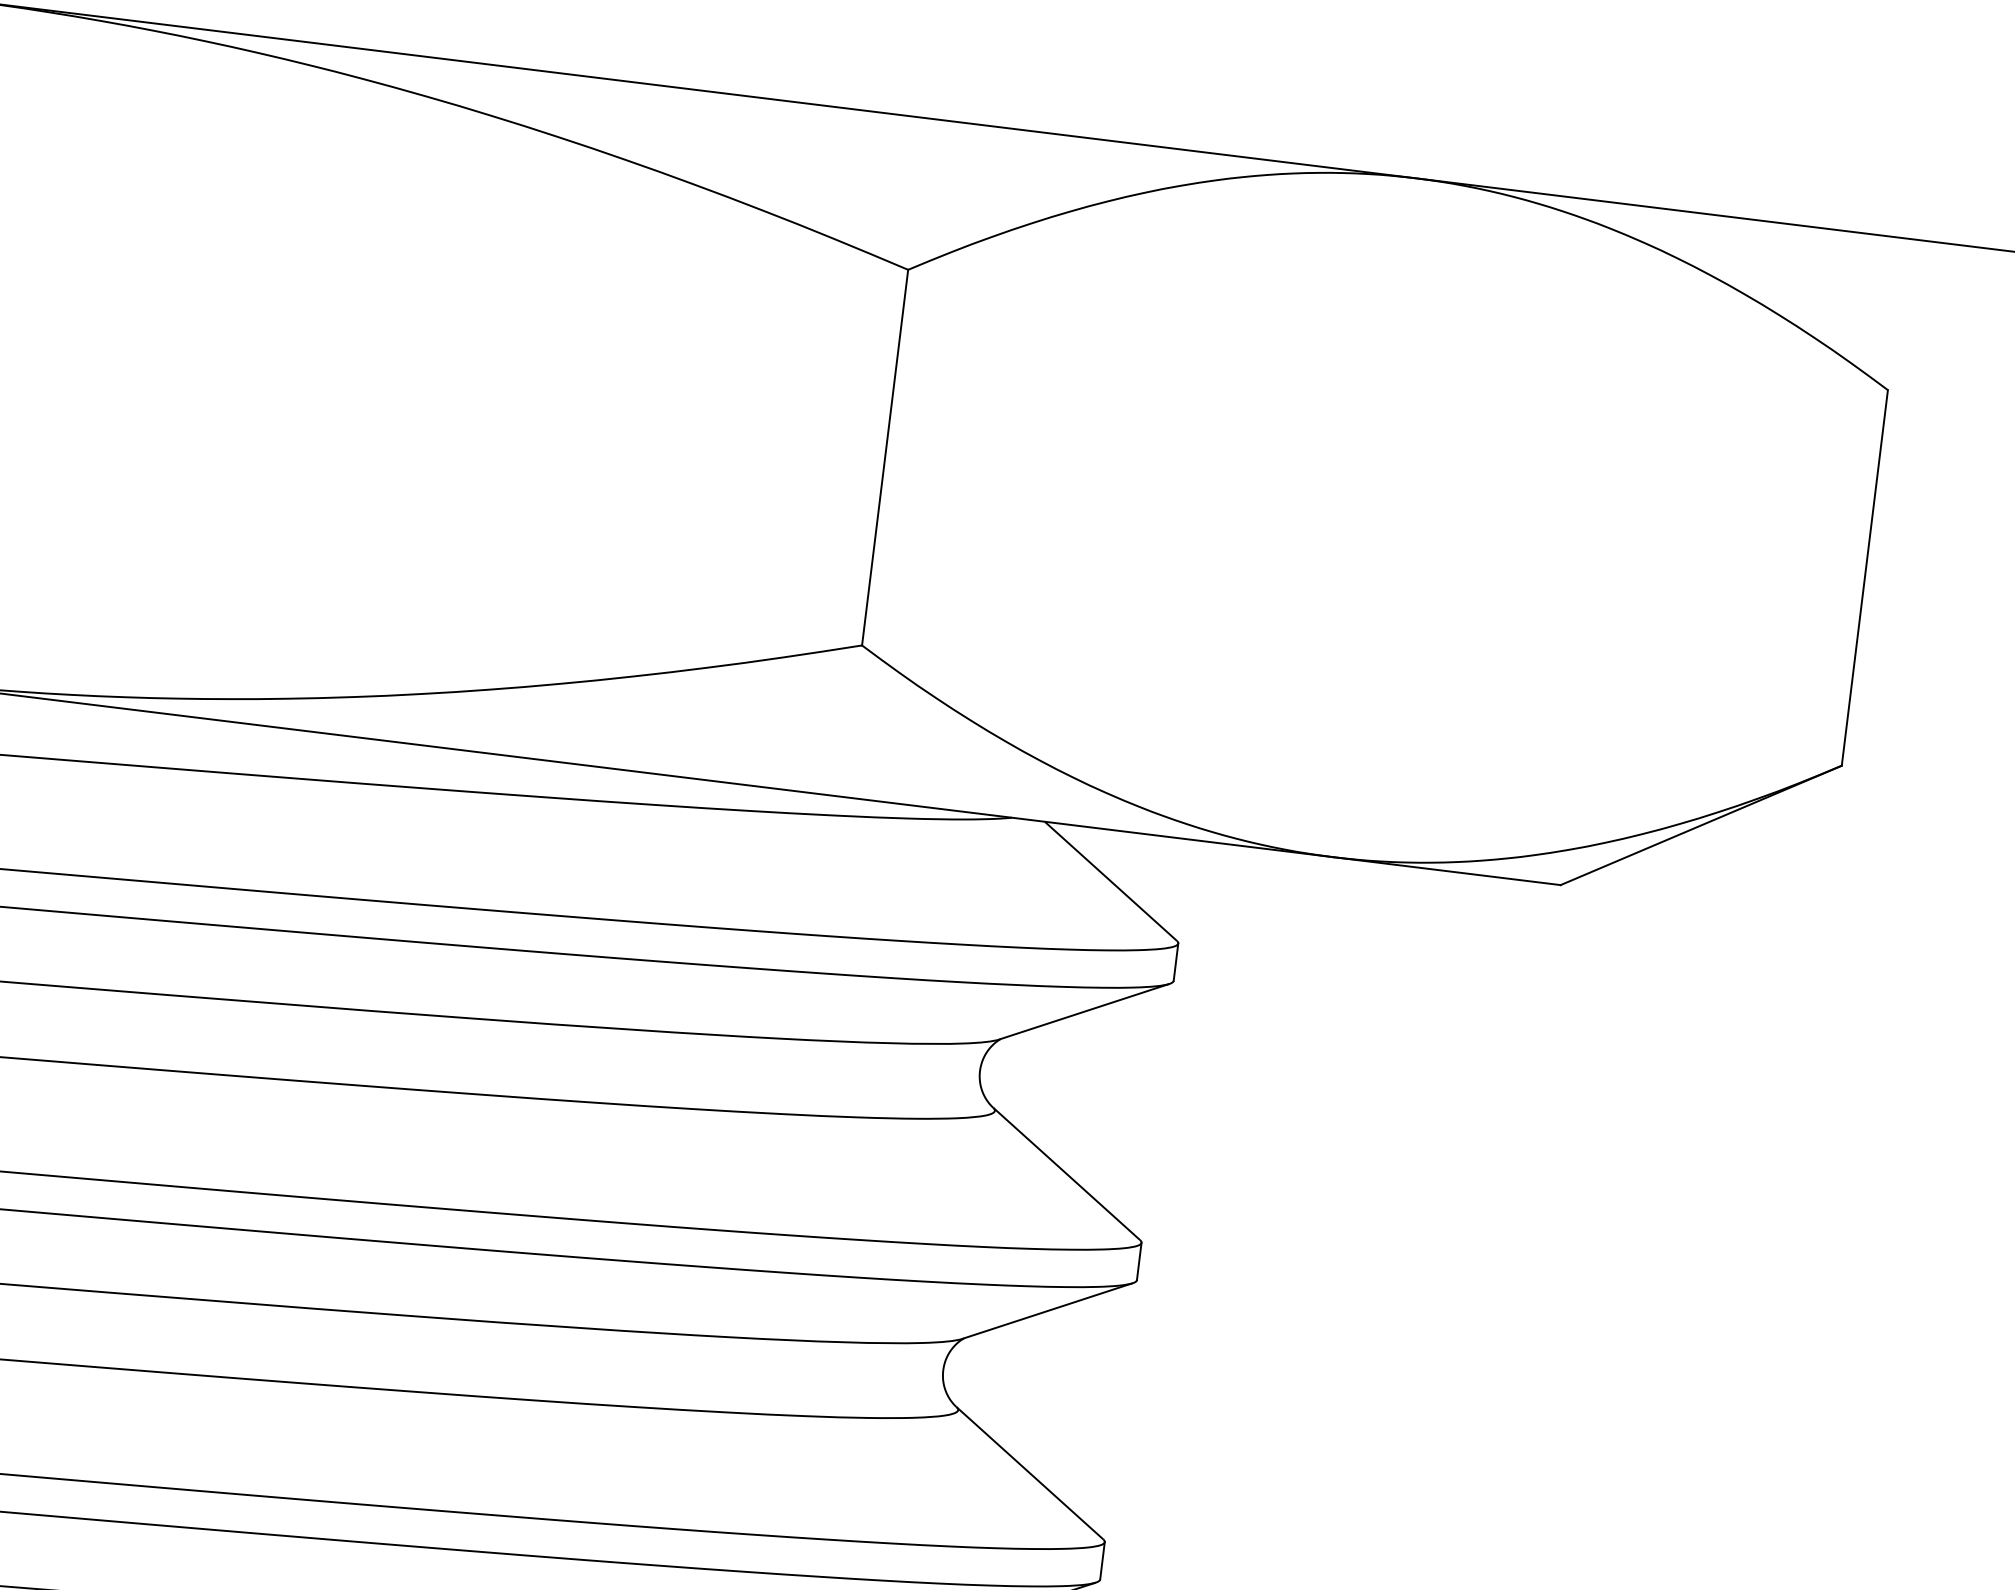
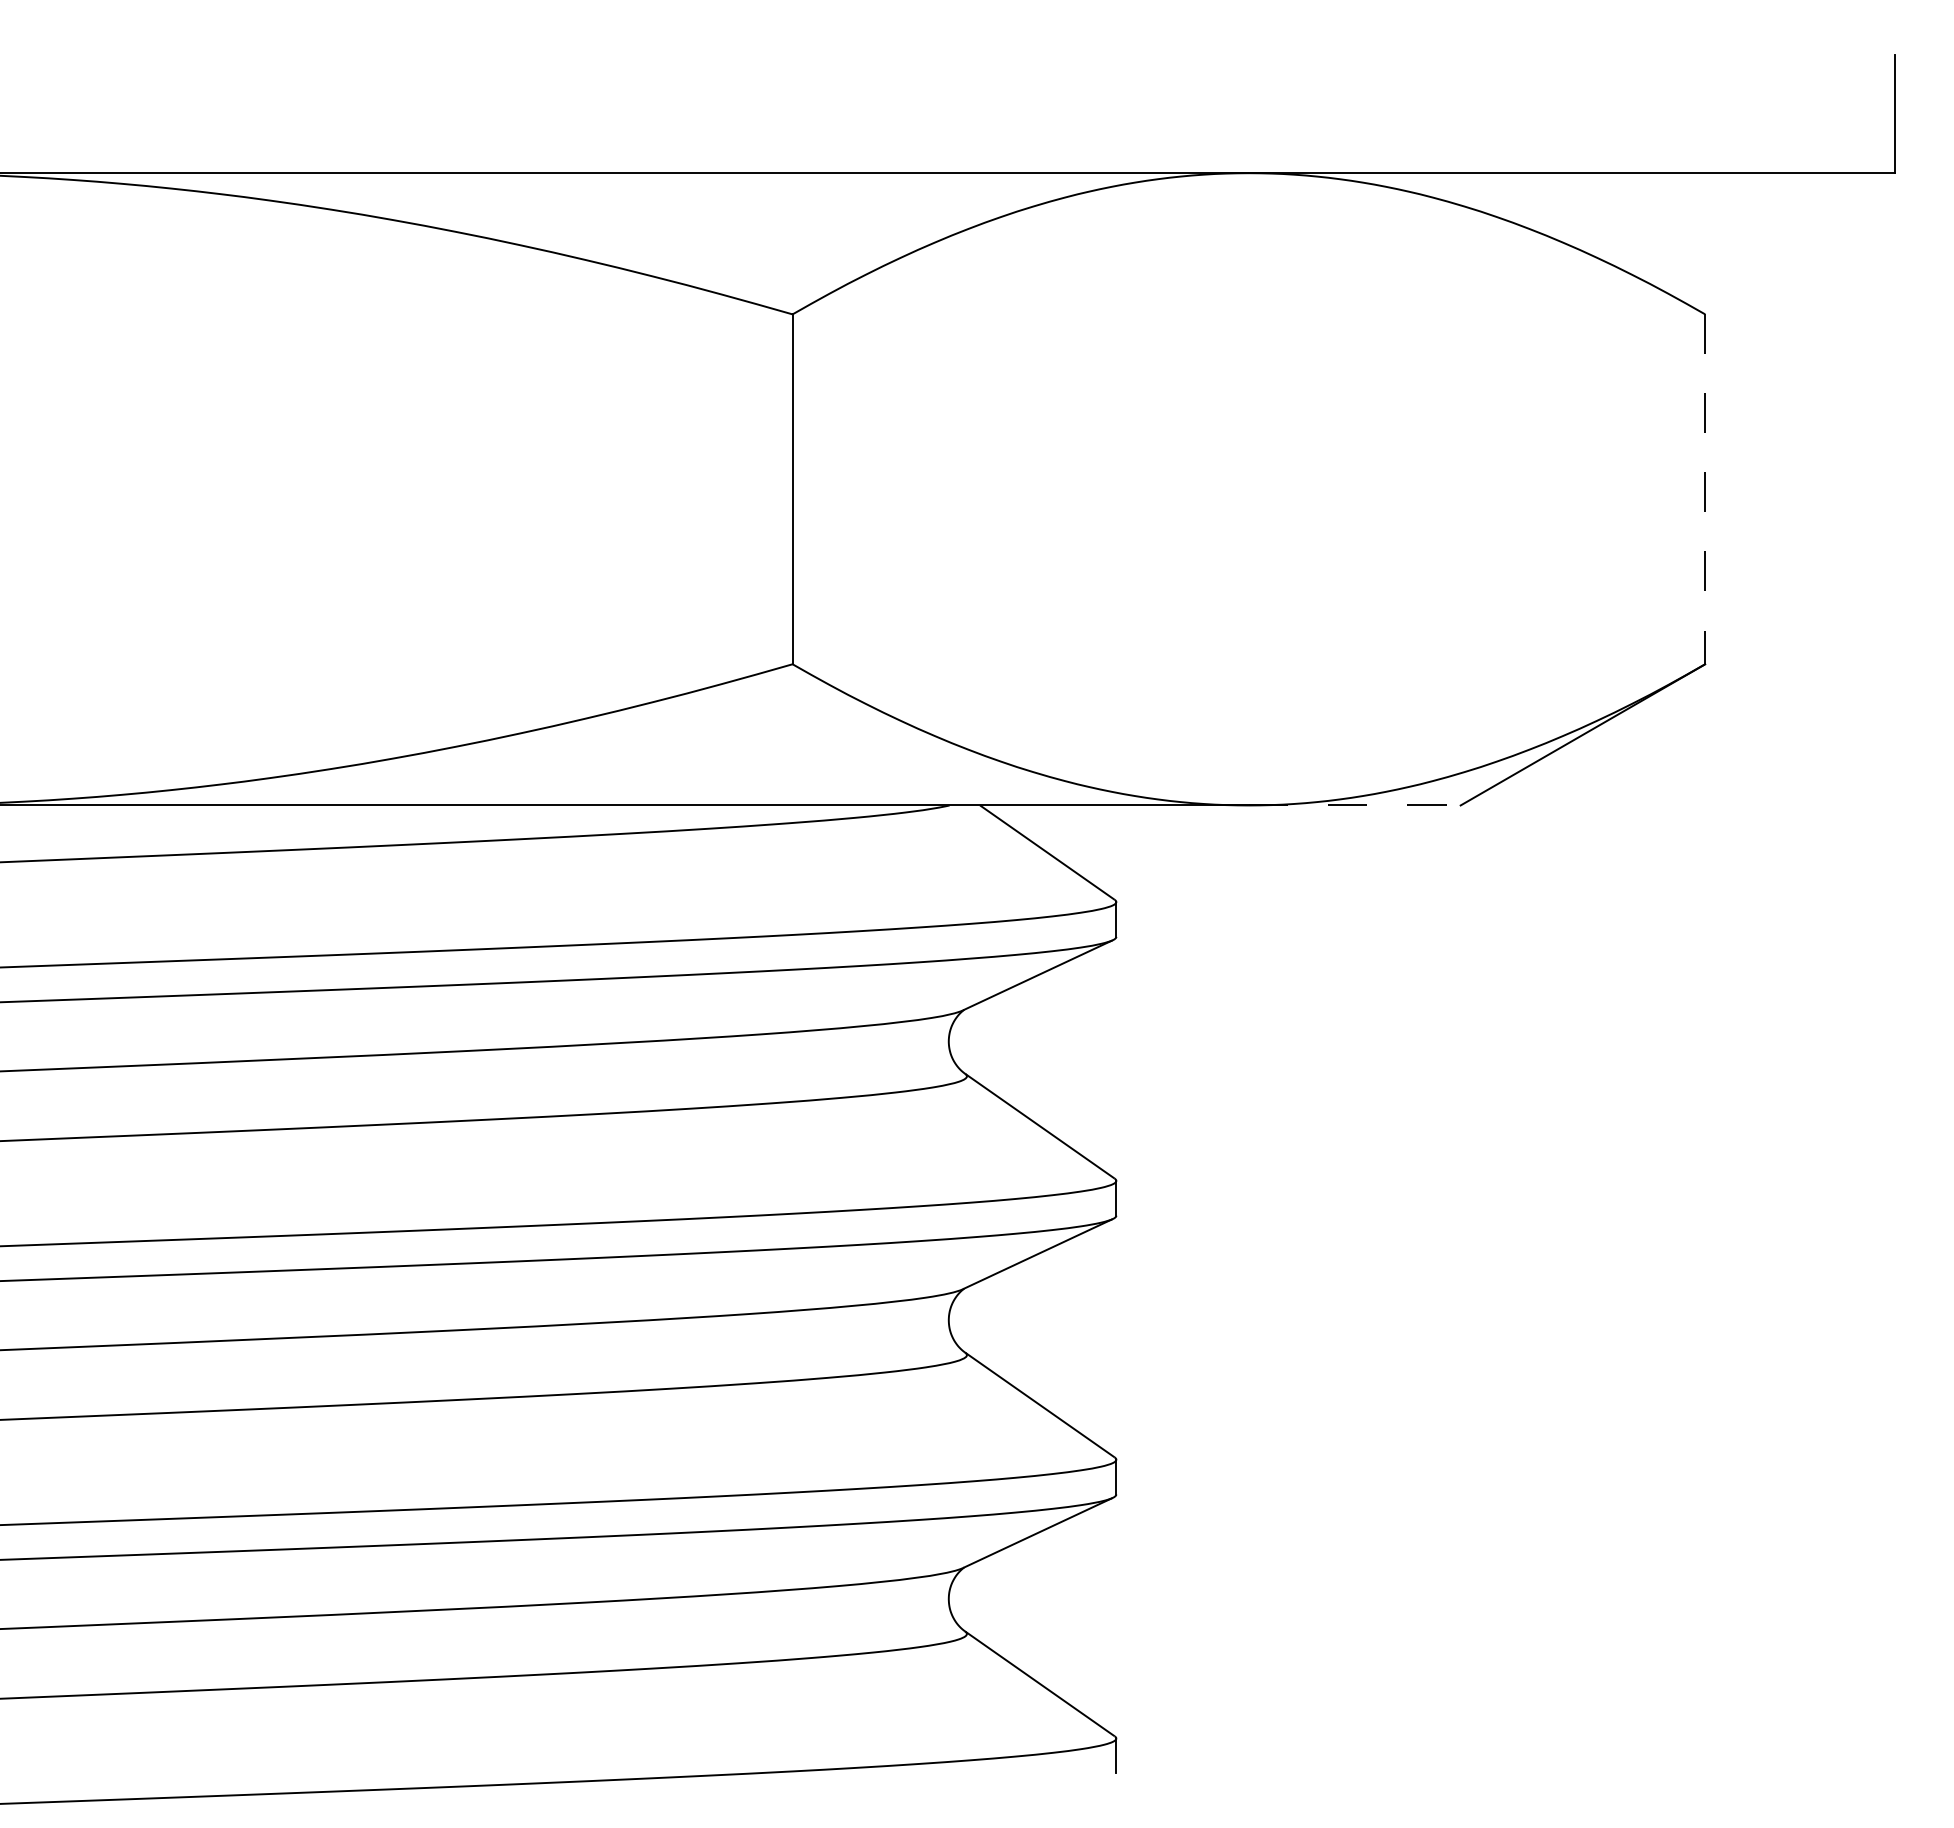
line: (1865, 578) -> (1705, 489), solid -> dashed
line: (1446, 871) -> (1354, 805), solid -> dashed

